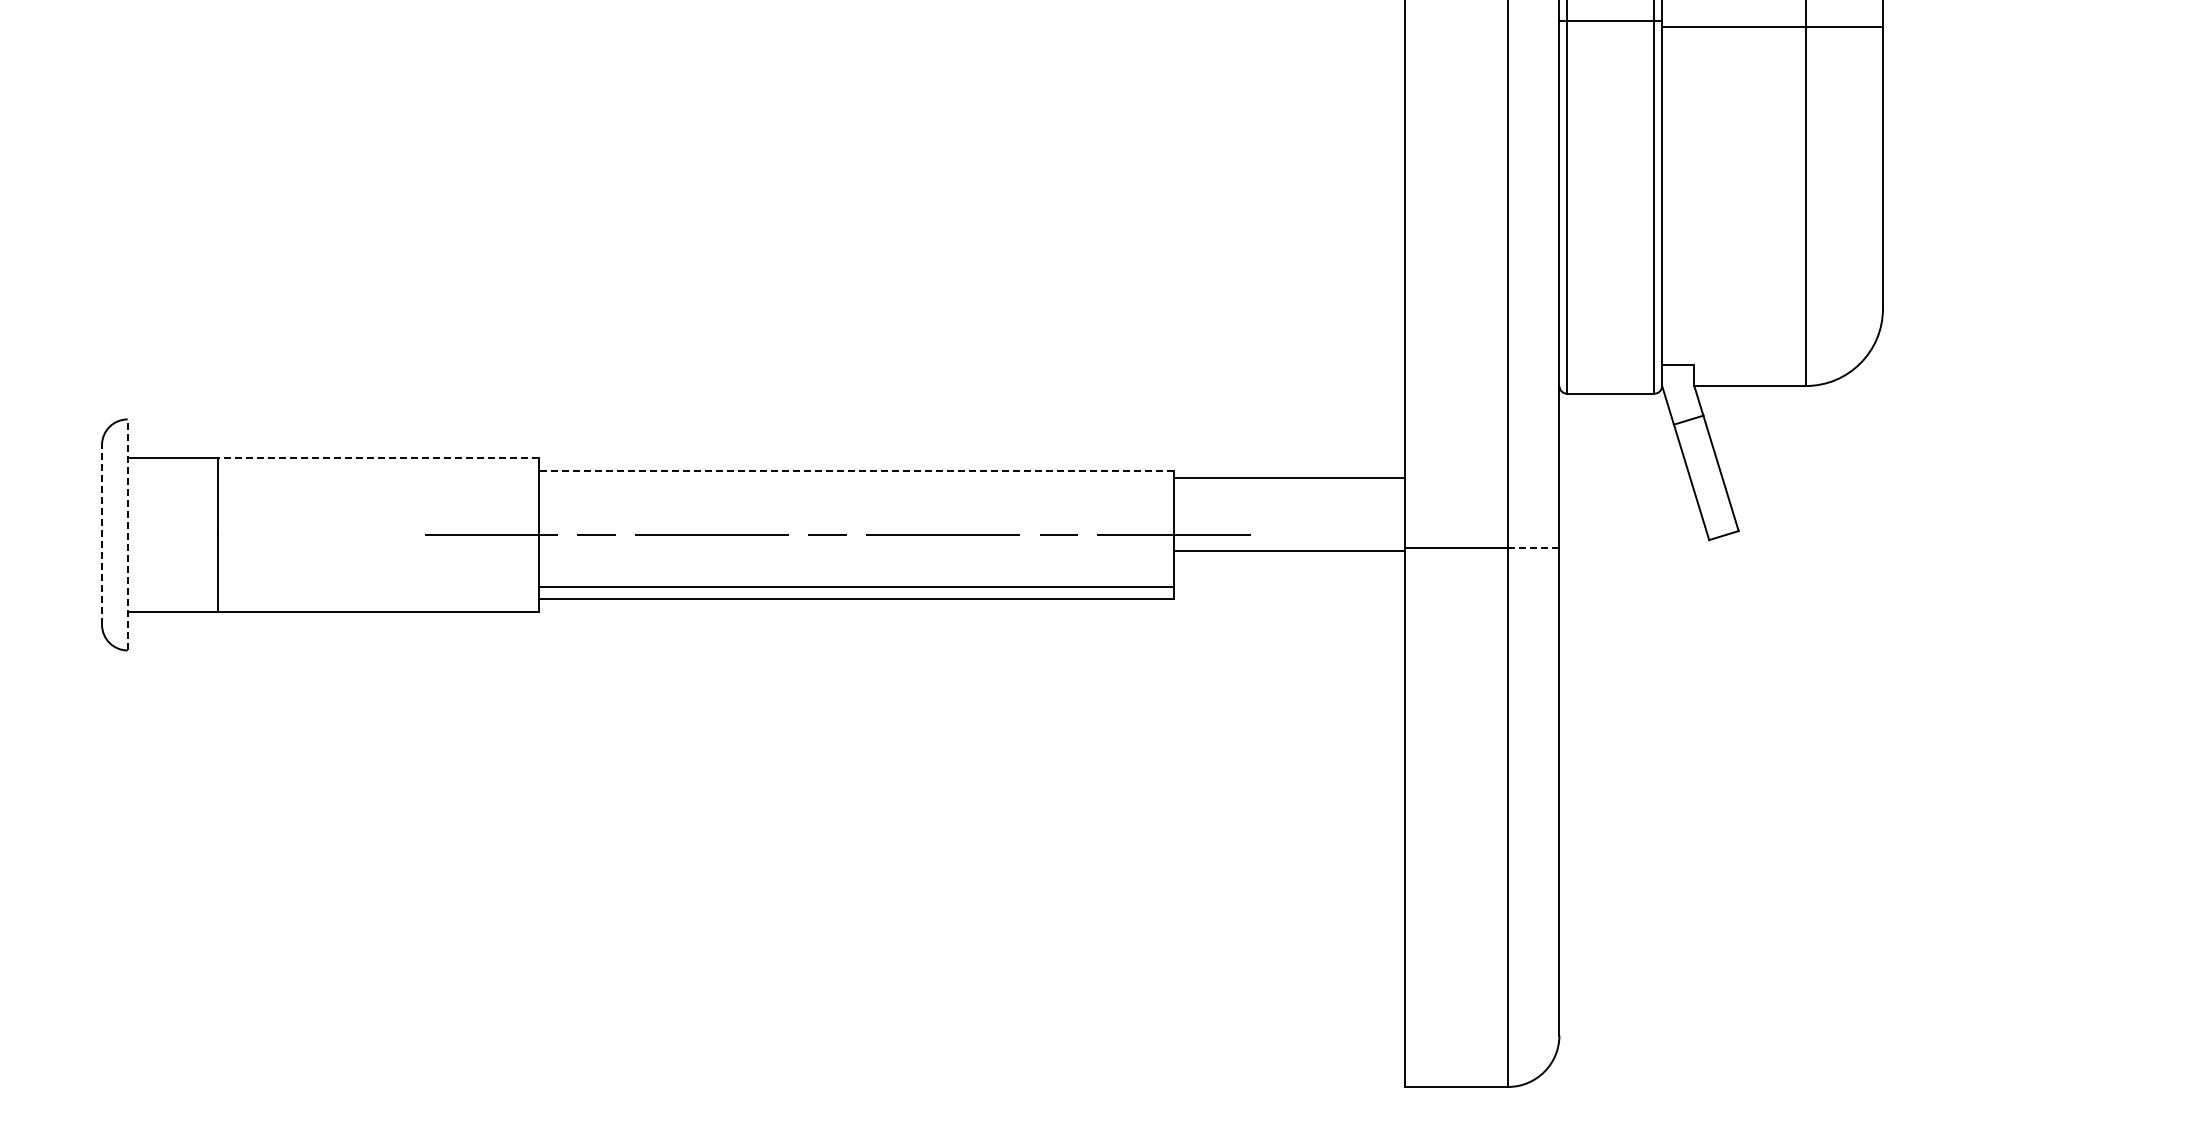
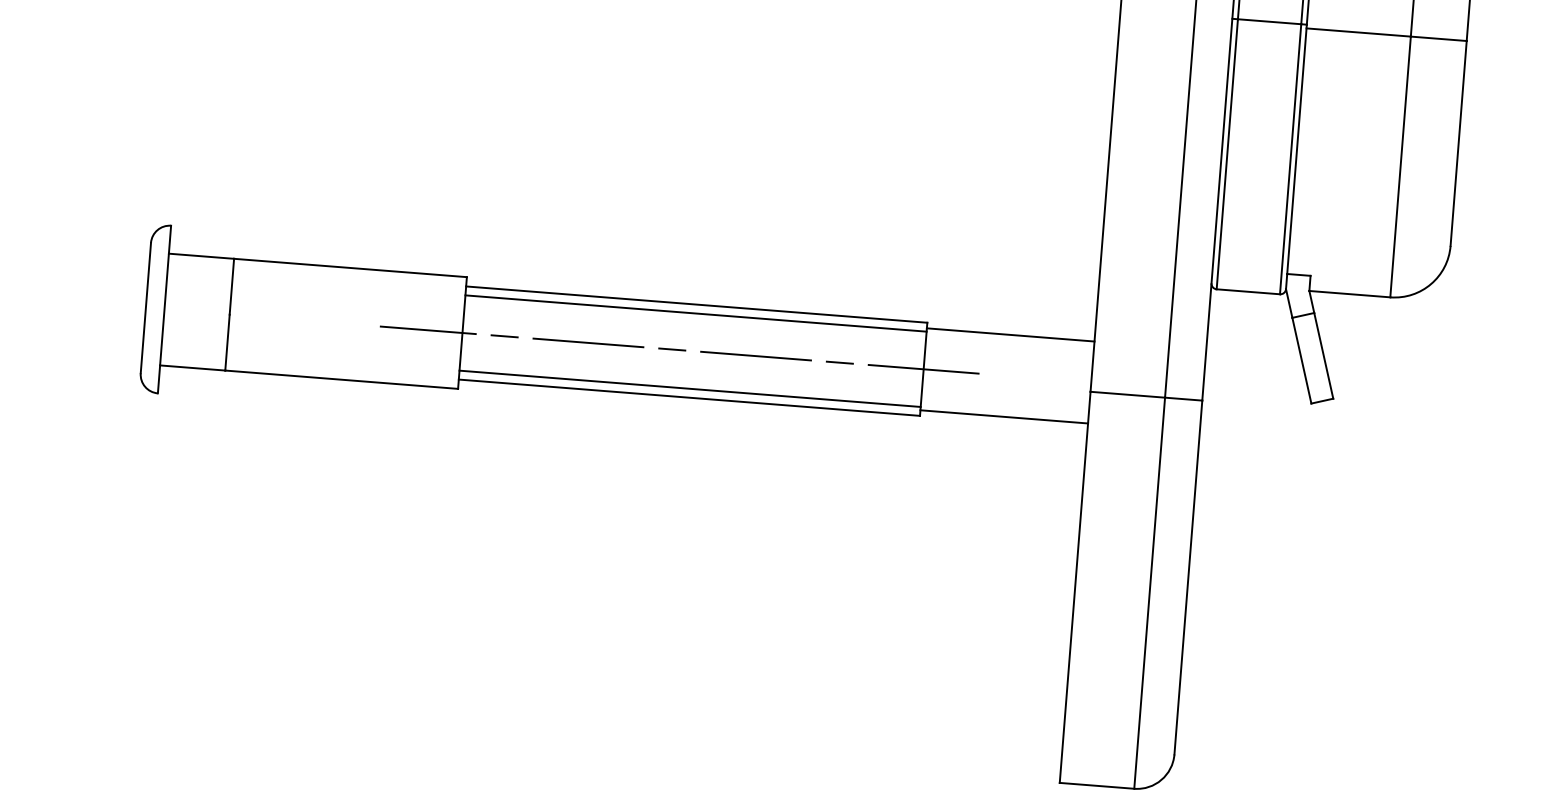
line: (377, 457) -> (350, 267), dashed -> solid
line: (856, 470) -> (696, 304), dashed -> solid
line: (856, 483) -> (696, 313), added
line: (102, 534) -> (146, 307), dashed -> solid
line: (127, 534) -> (164, 309), dashed -> solid
line: (1533, 547) -> (1183, 398), dashed -> solid
line: (1289, 551) -> (1004, 416), moved

